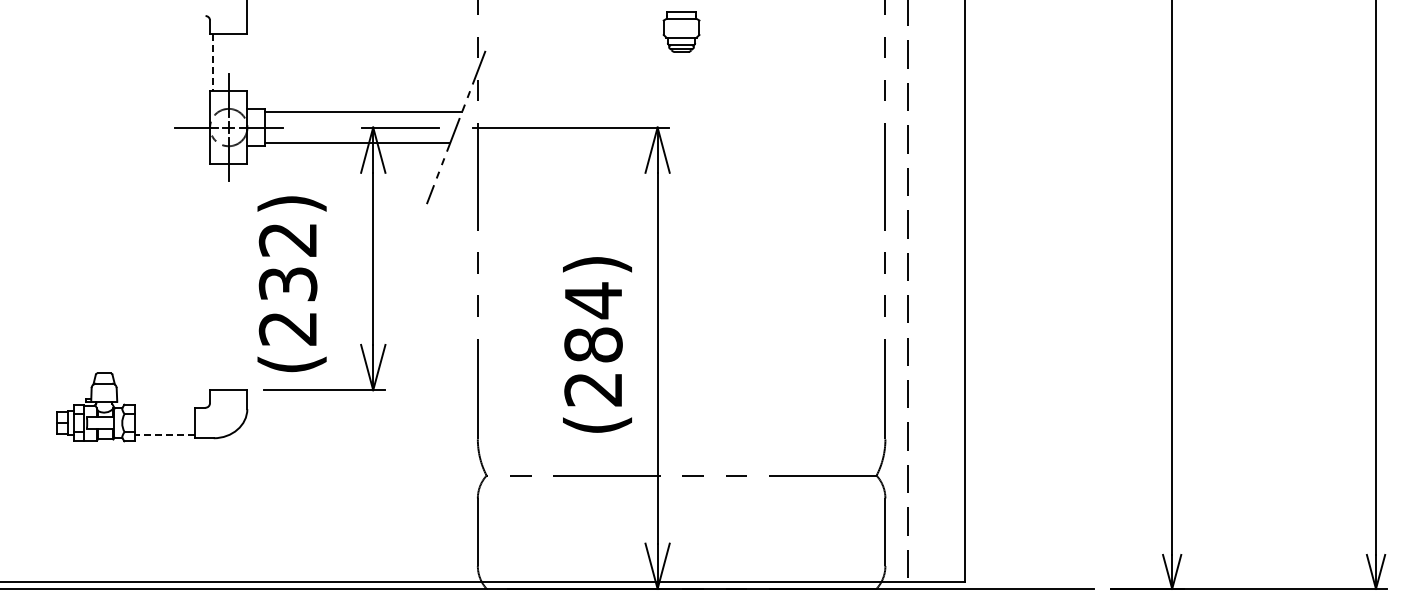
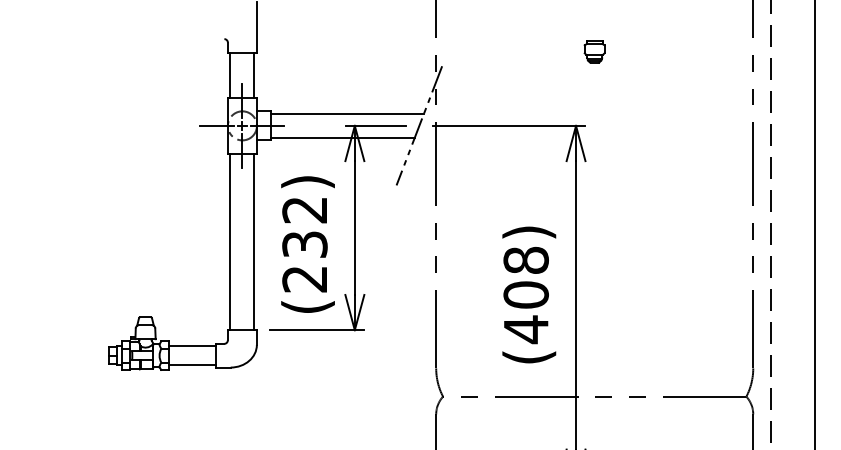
part: (681, 32) -> (594, 51), size x0.71
line: (213, 62) -> (230, 75), dashed -> solid
line: (244, 62) -> (254, 75), added
line: (213, 276) -> (230, 241), added
line: (244, 276) -> (254, 241), added
text: (291, 284) -> (307, 244), moved
text: (593, 345) -> (526, 295), (284) -> (408)
line: (164, 410) -> (192, 345), added
line: (164, 435) -> (192, 365), dashed -> solid

